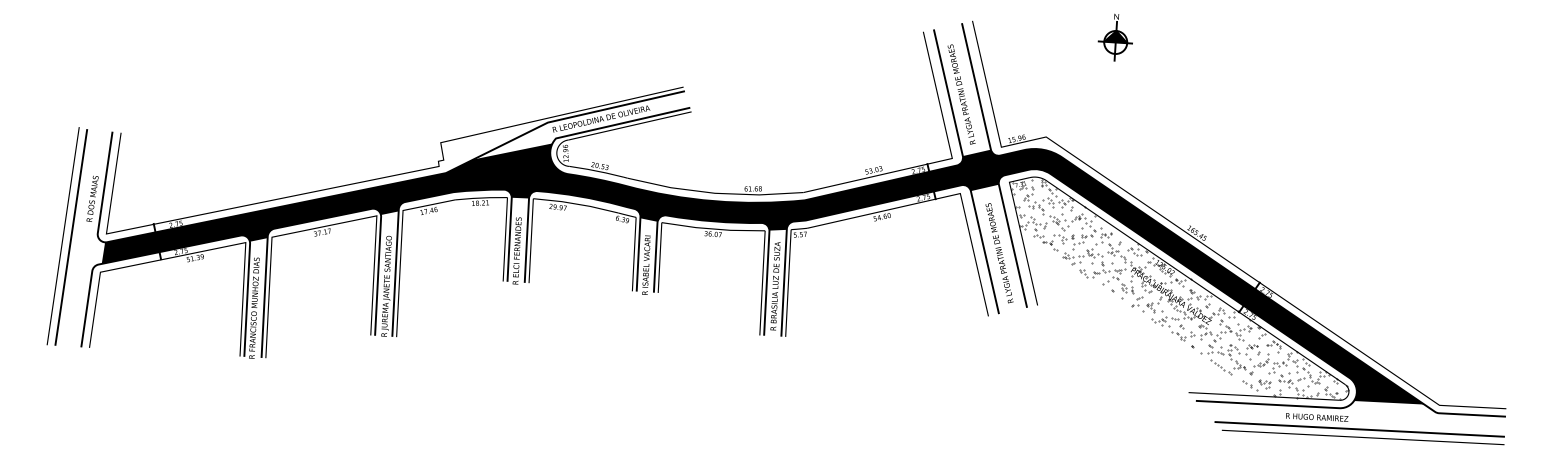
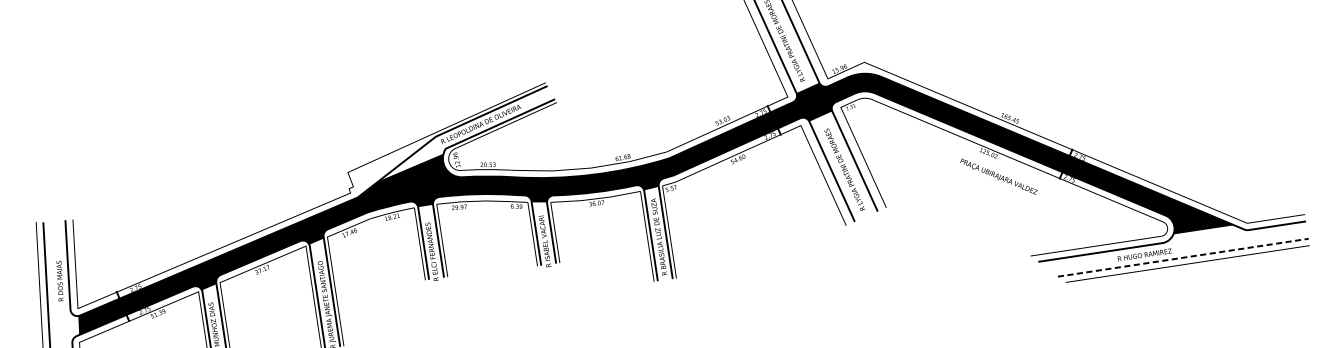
hatch: (1180, 289) -> (1005, 169), removed
line: (1360, 429) -> (1183, 257), solid -> dashed

